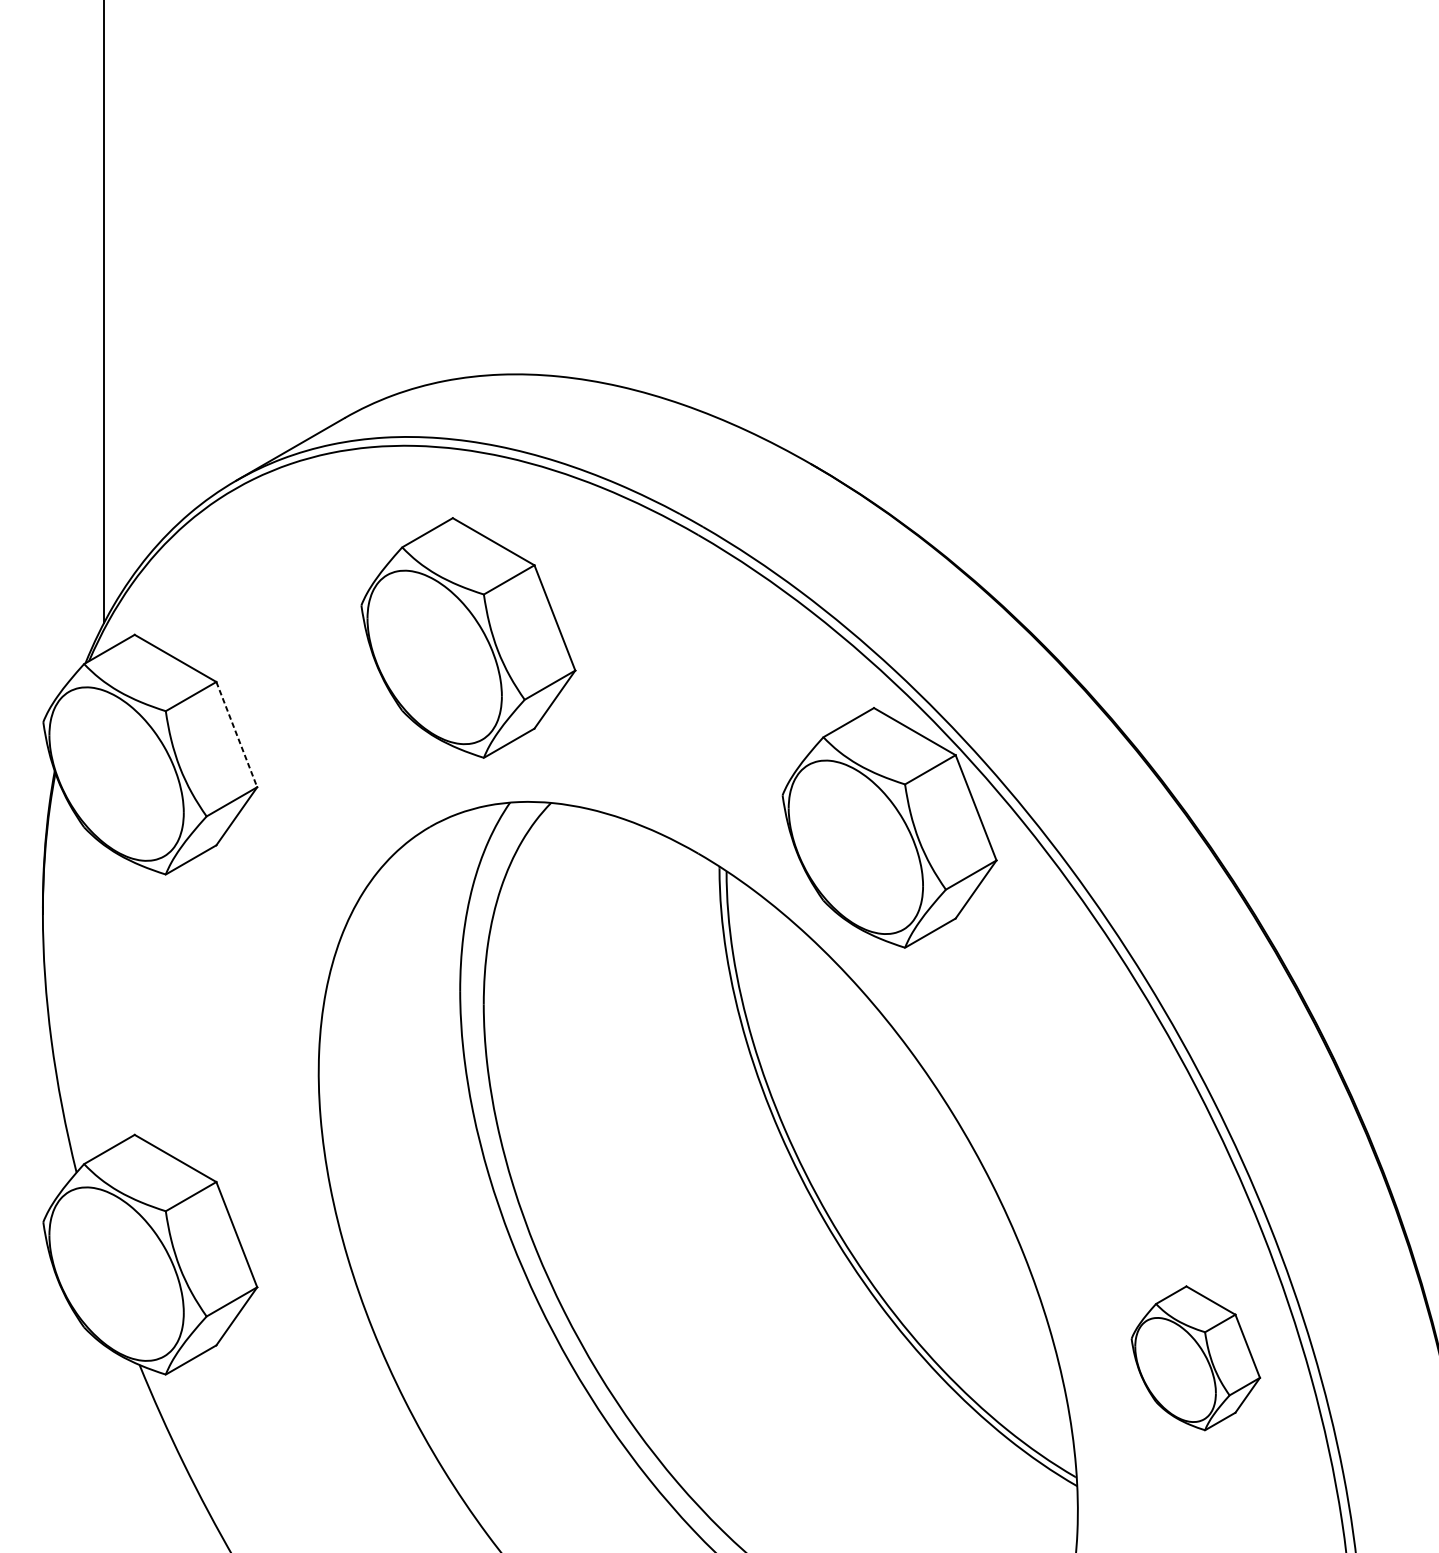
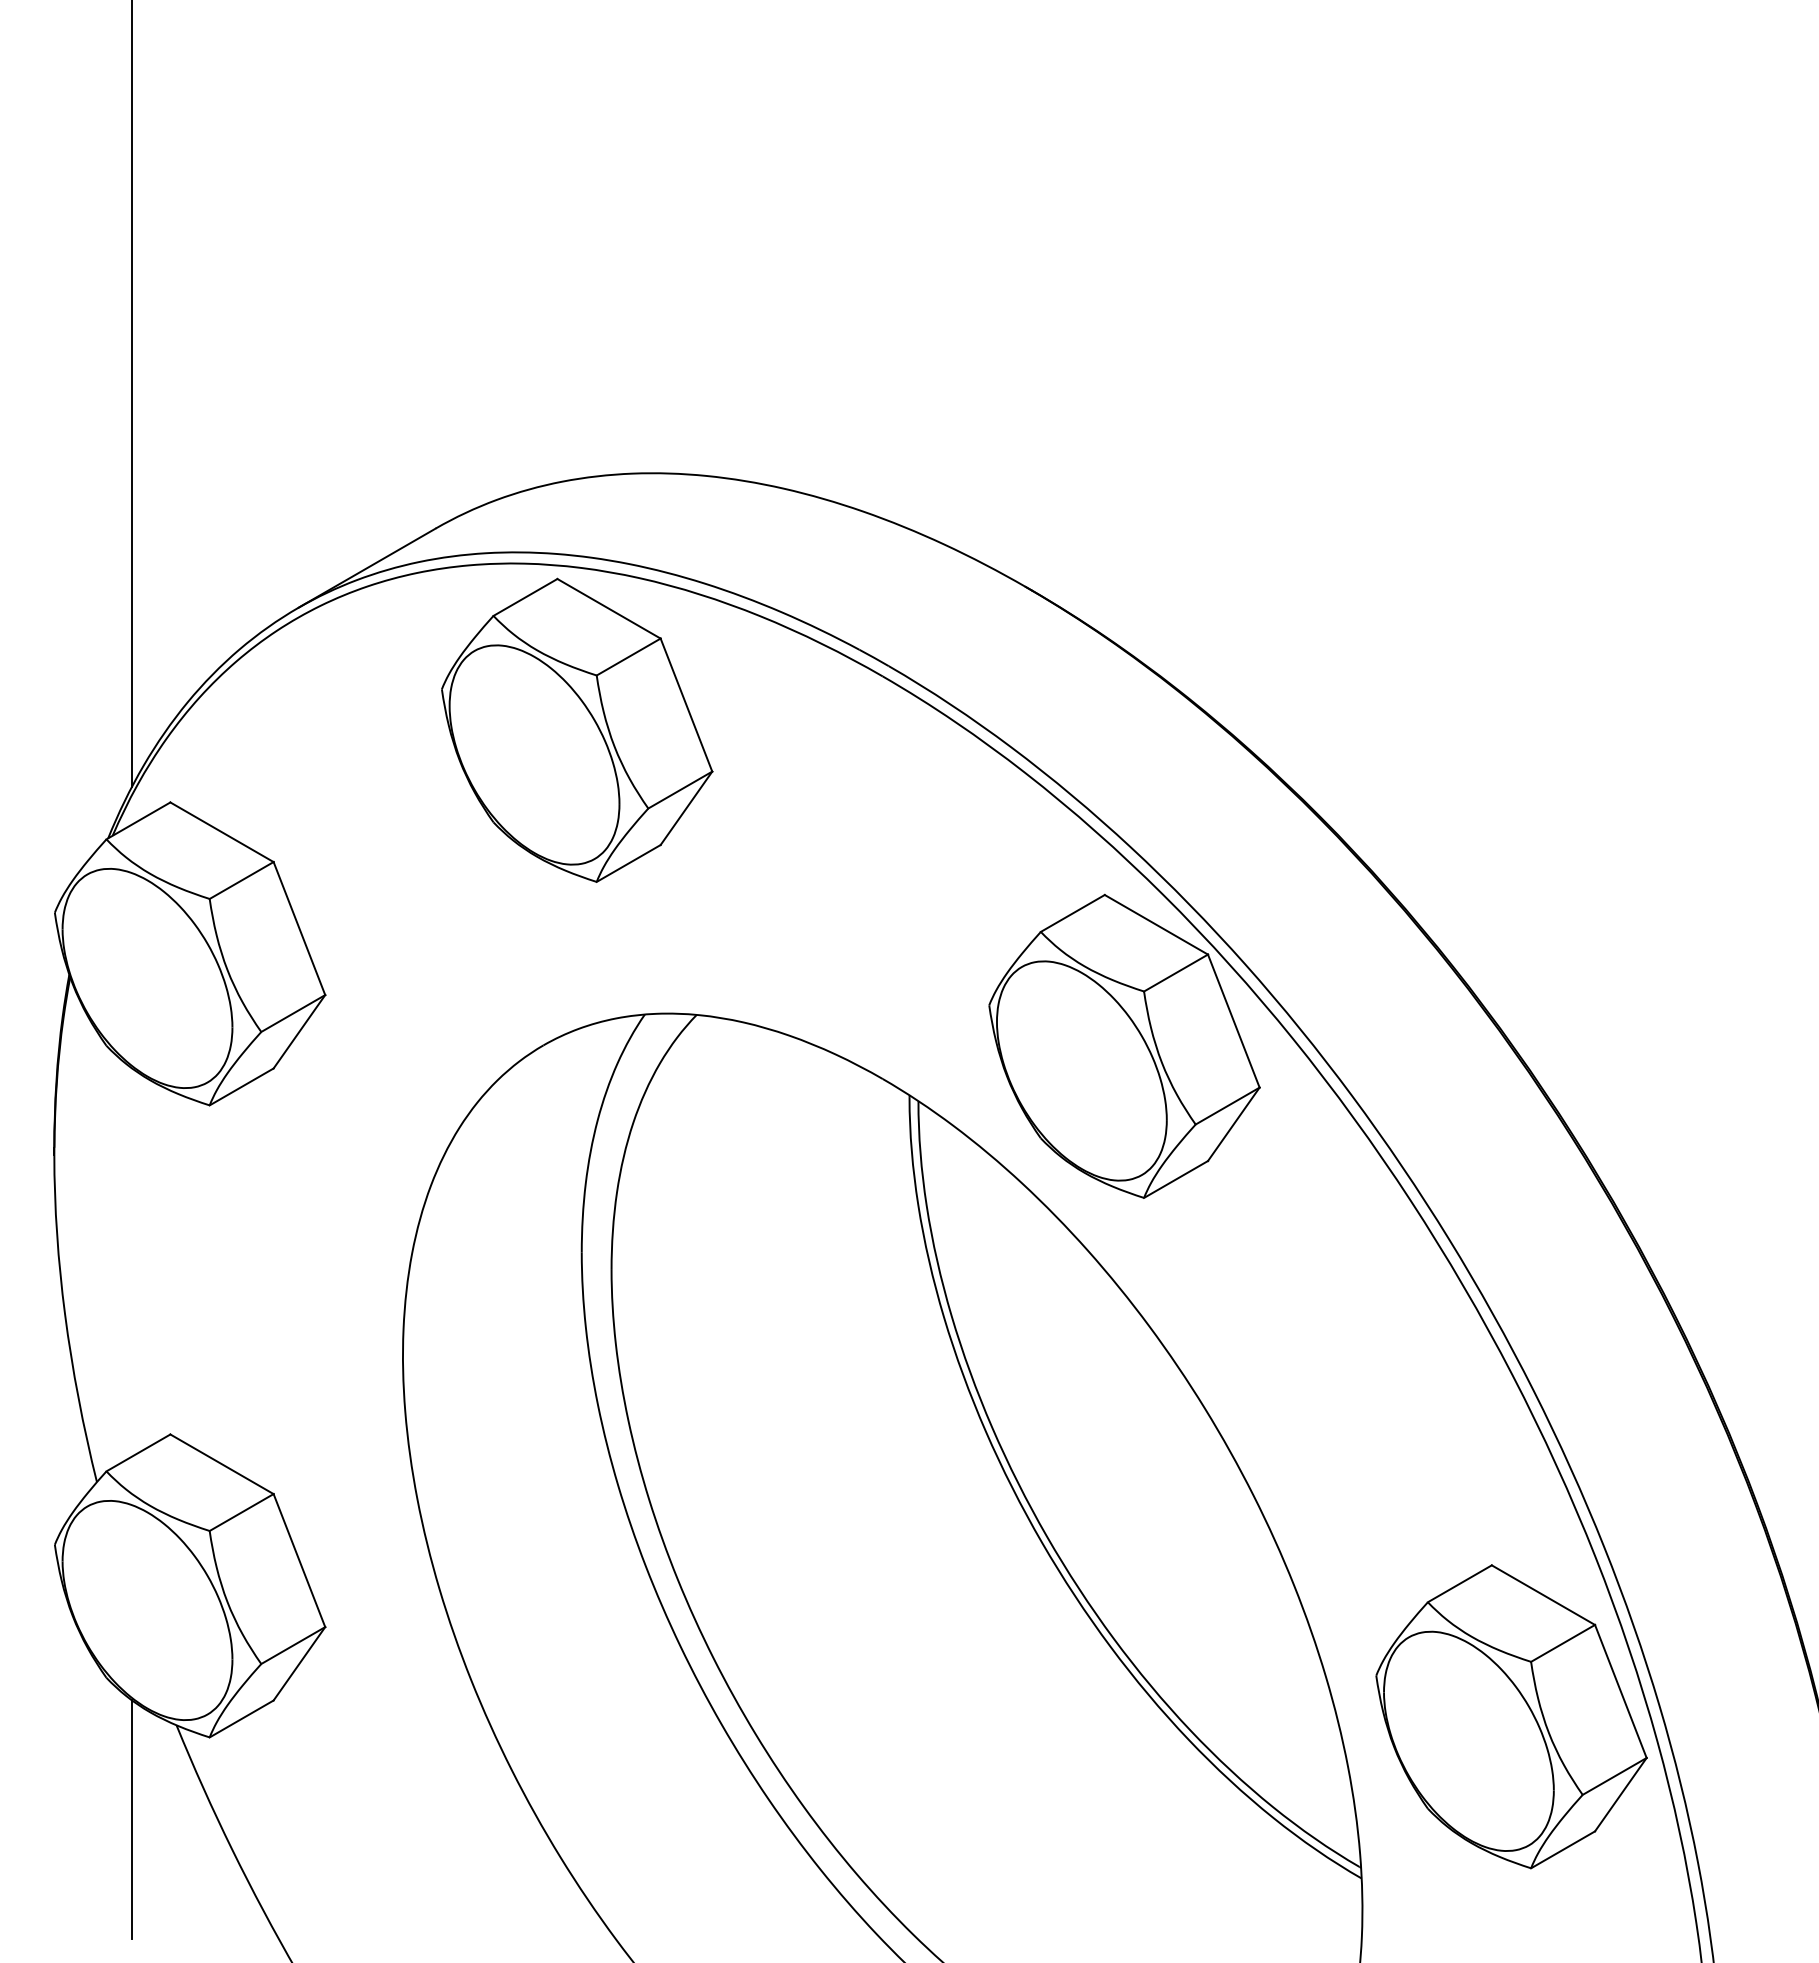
part: (468, 637) -> (577, 729), moved
line: (236, 735) -> (299, 929), dashed -> solid
part: (1195, 1358) -> (1511, 1716), size x1.67
line: (103, 1439) -> (131, 1819), added

